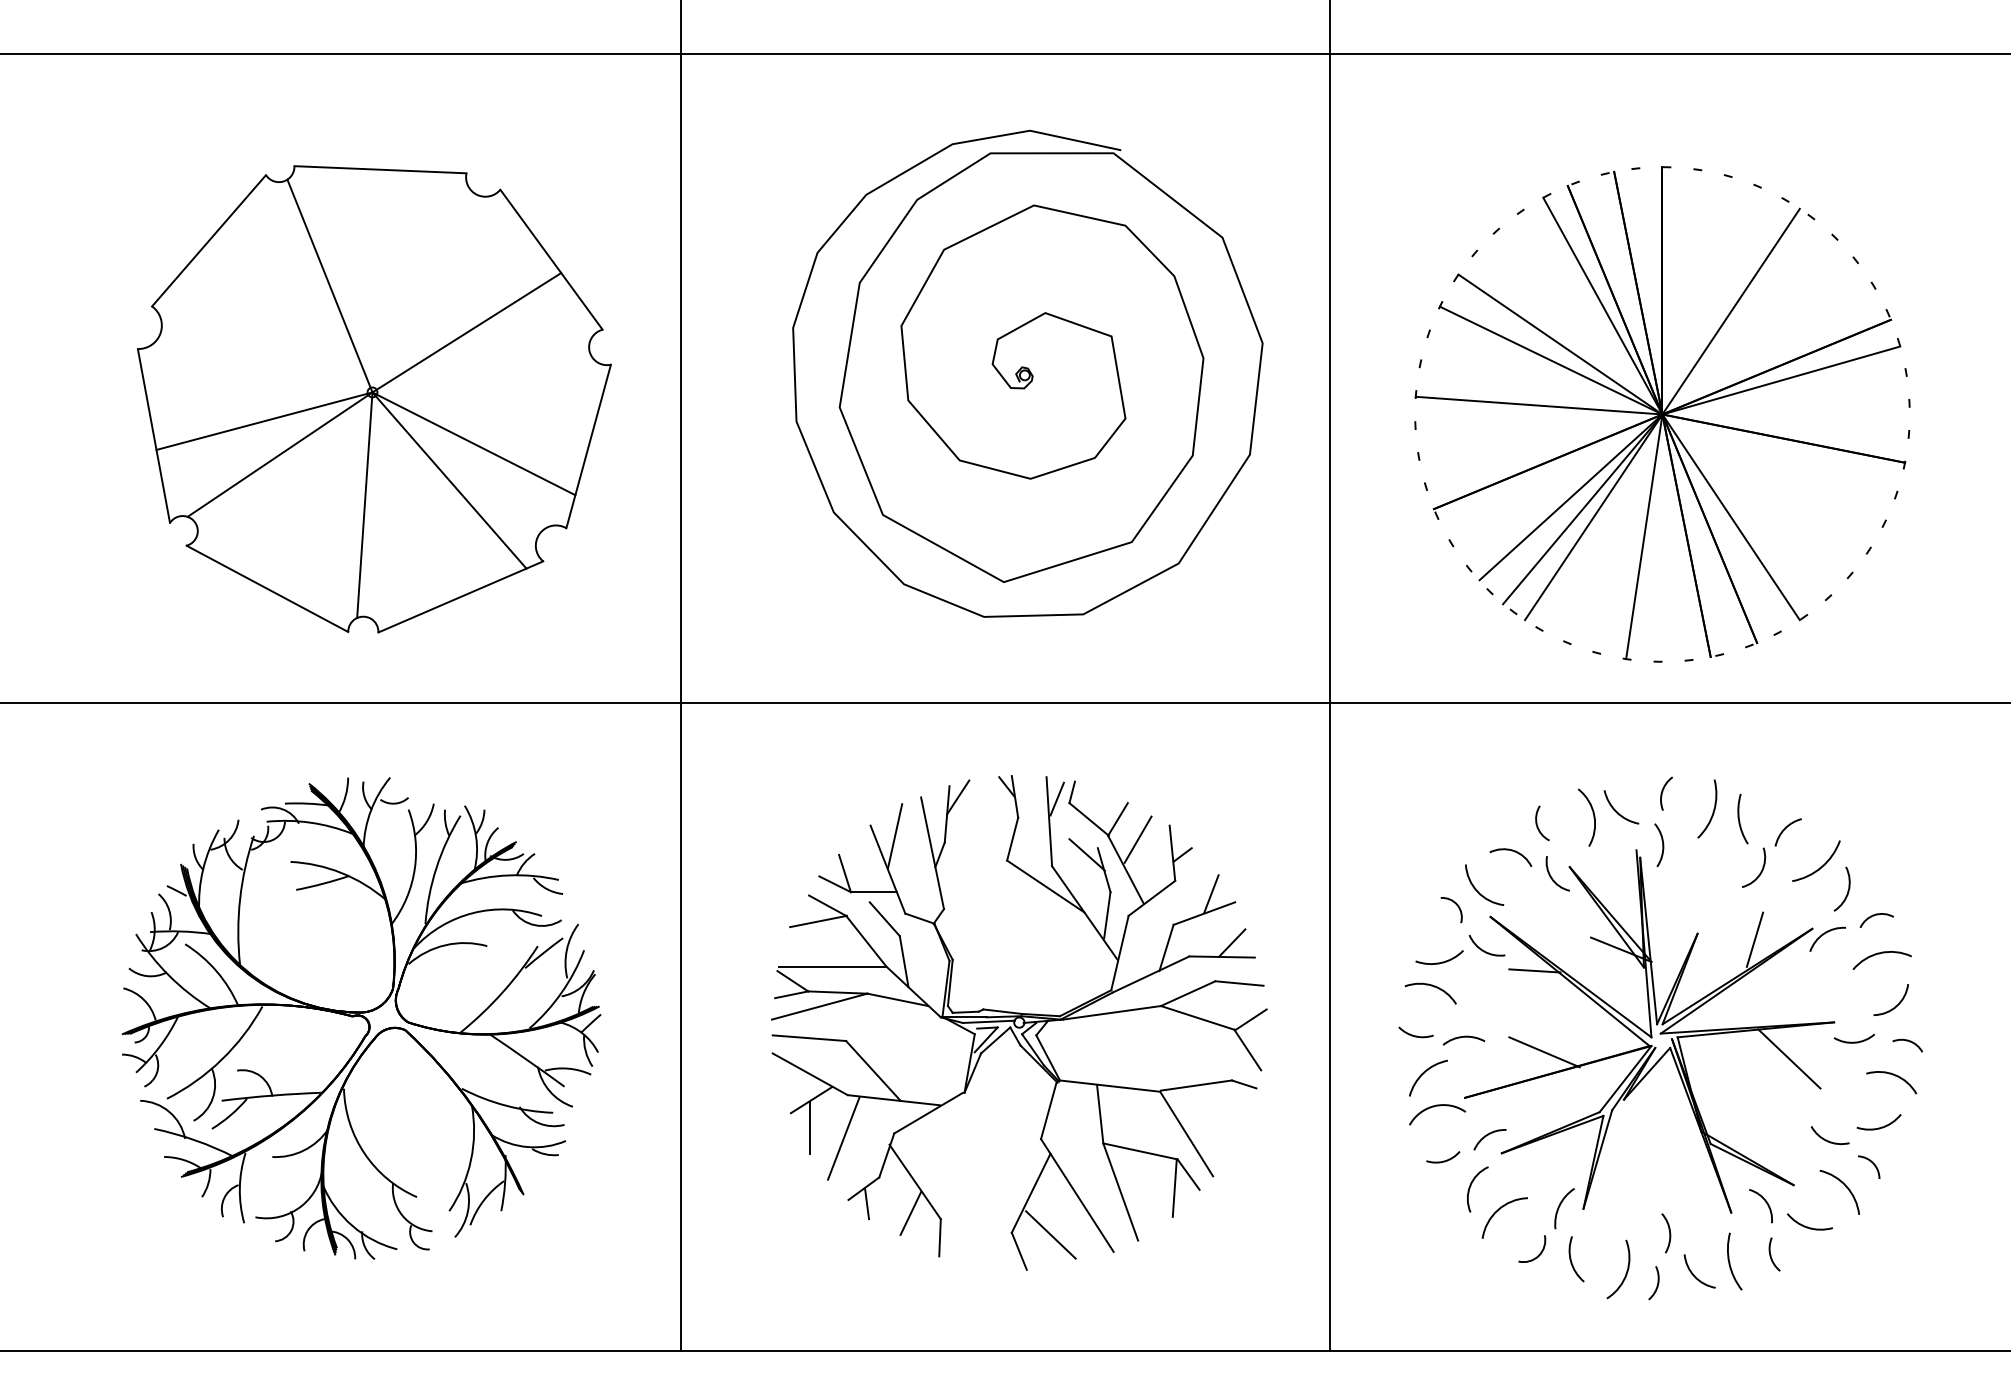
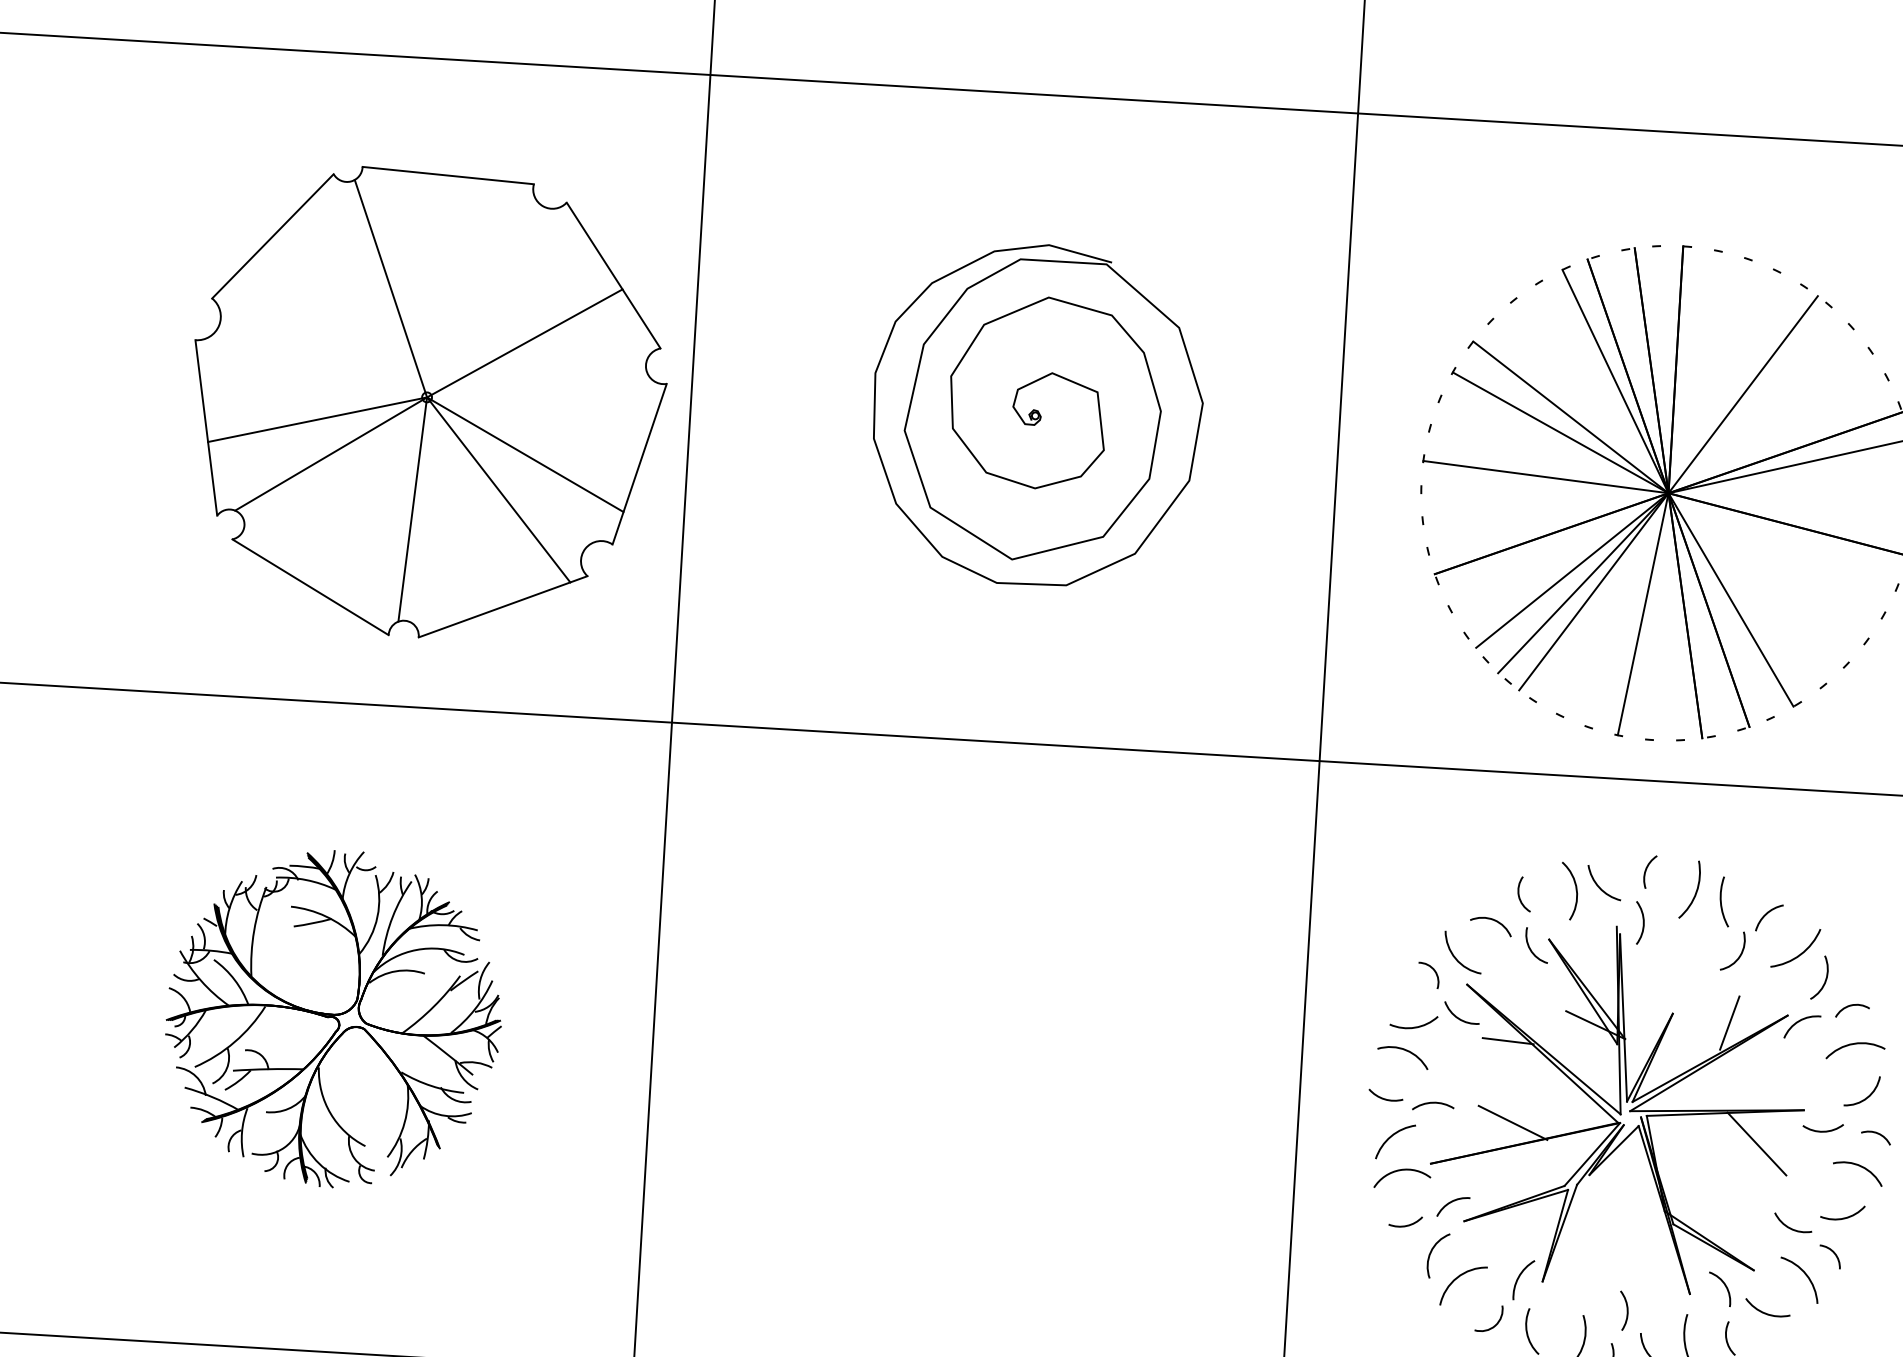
part: (1027, 373) -> (1037, 414), size x0.7
part: (373, 399) -> (427, 404), moved
part: (361, 1018) -> (334, 1019), size x0.7
part: (1019, 1022) -> (990, 1062), removed

